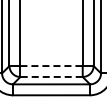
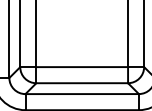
line: (52, 66) -> (83, 67), dashed -> solid
line: (51, 76) -> (82, 82), dashed -> solid

